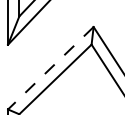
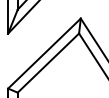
line: (50, 68) -> (44, 53), dashed -> solid

